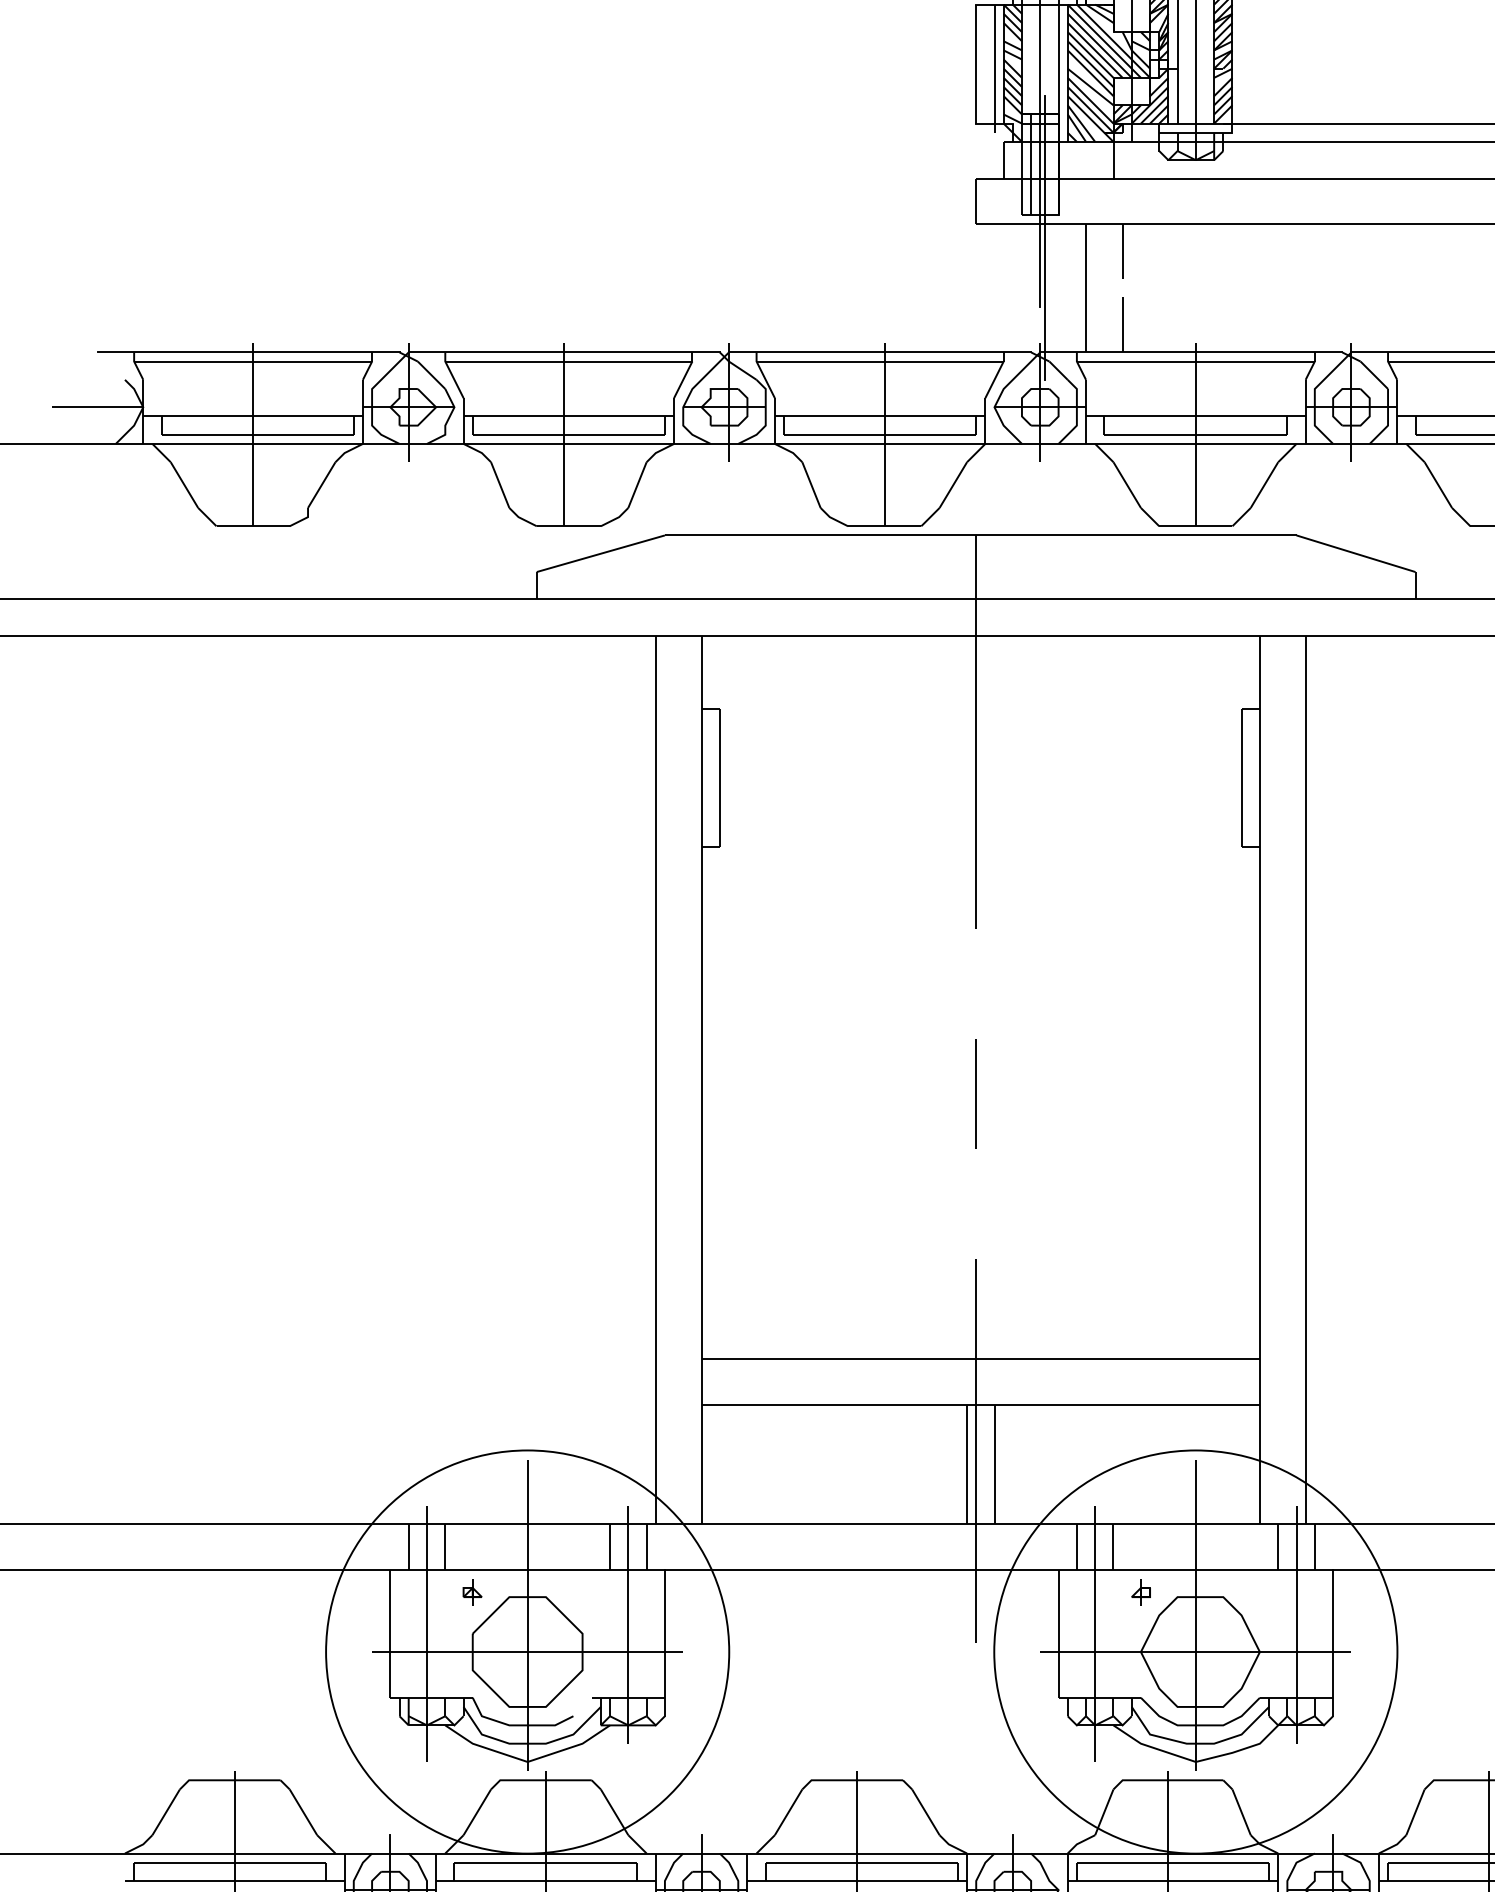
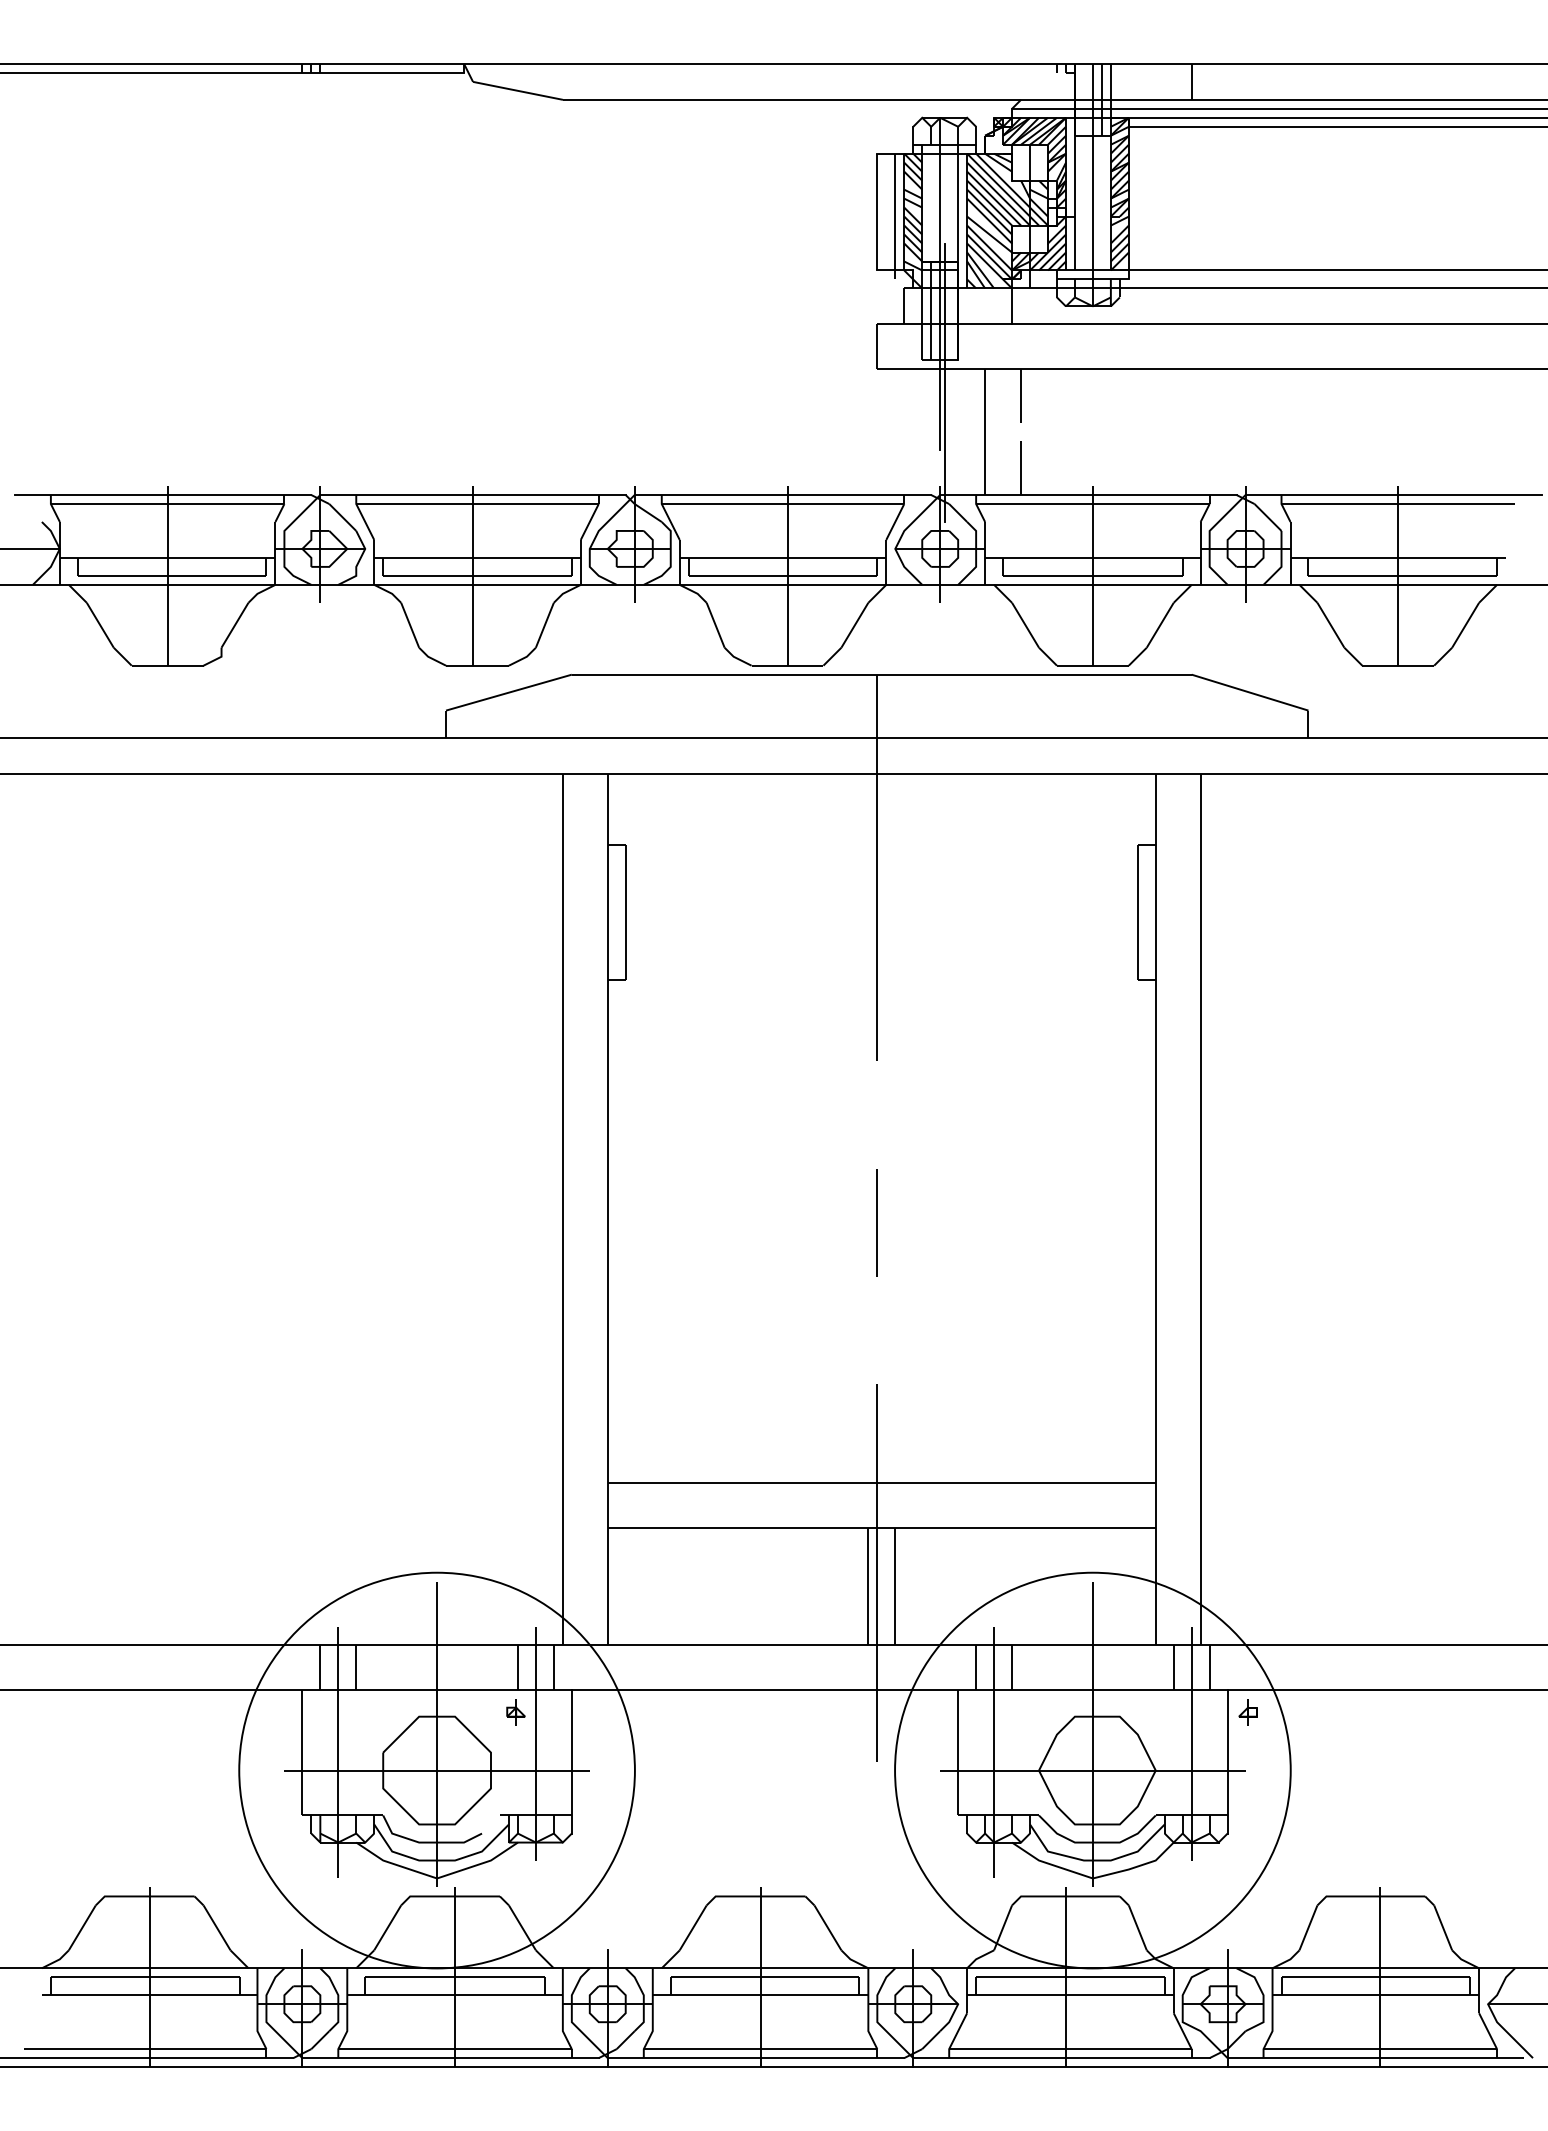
part: (472, 1592) -> (515, 1712), moved
part: (1140, 1592) -> (1247, 1712), moved

